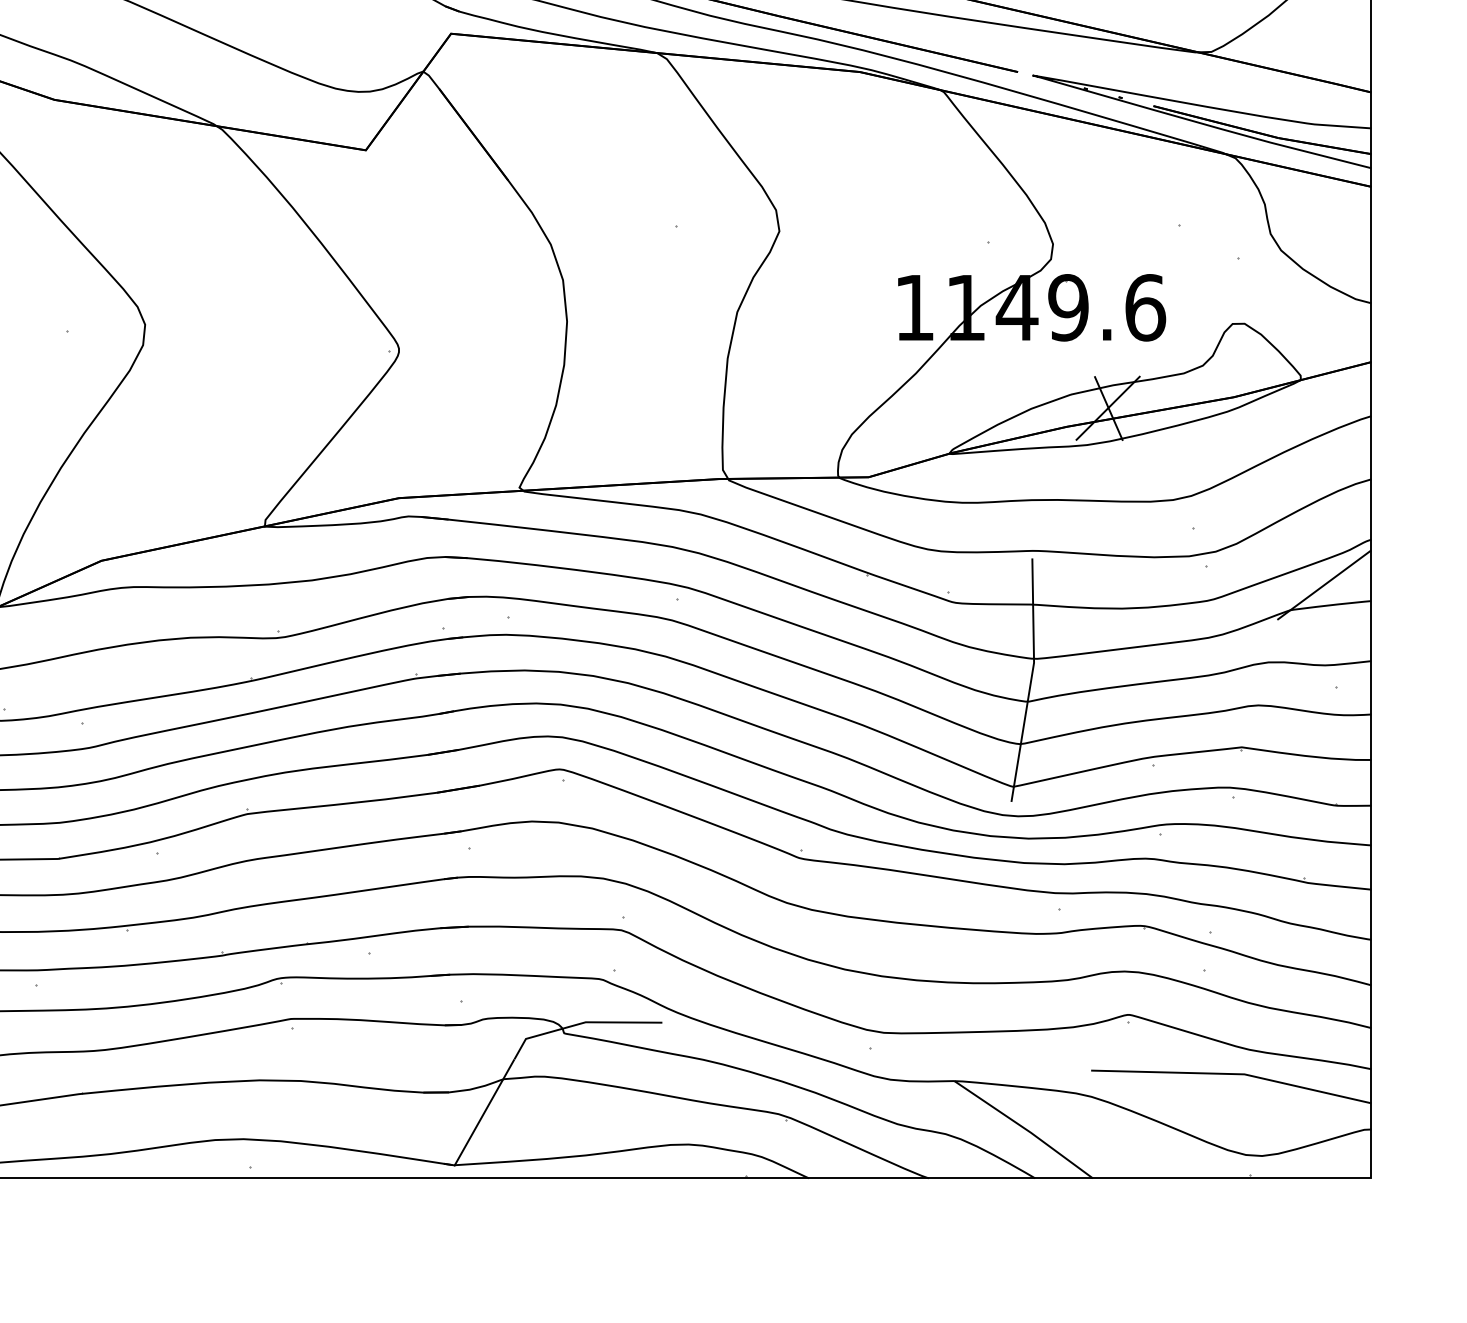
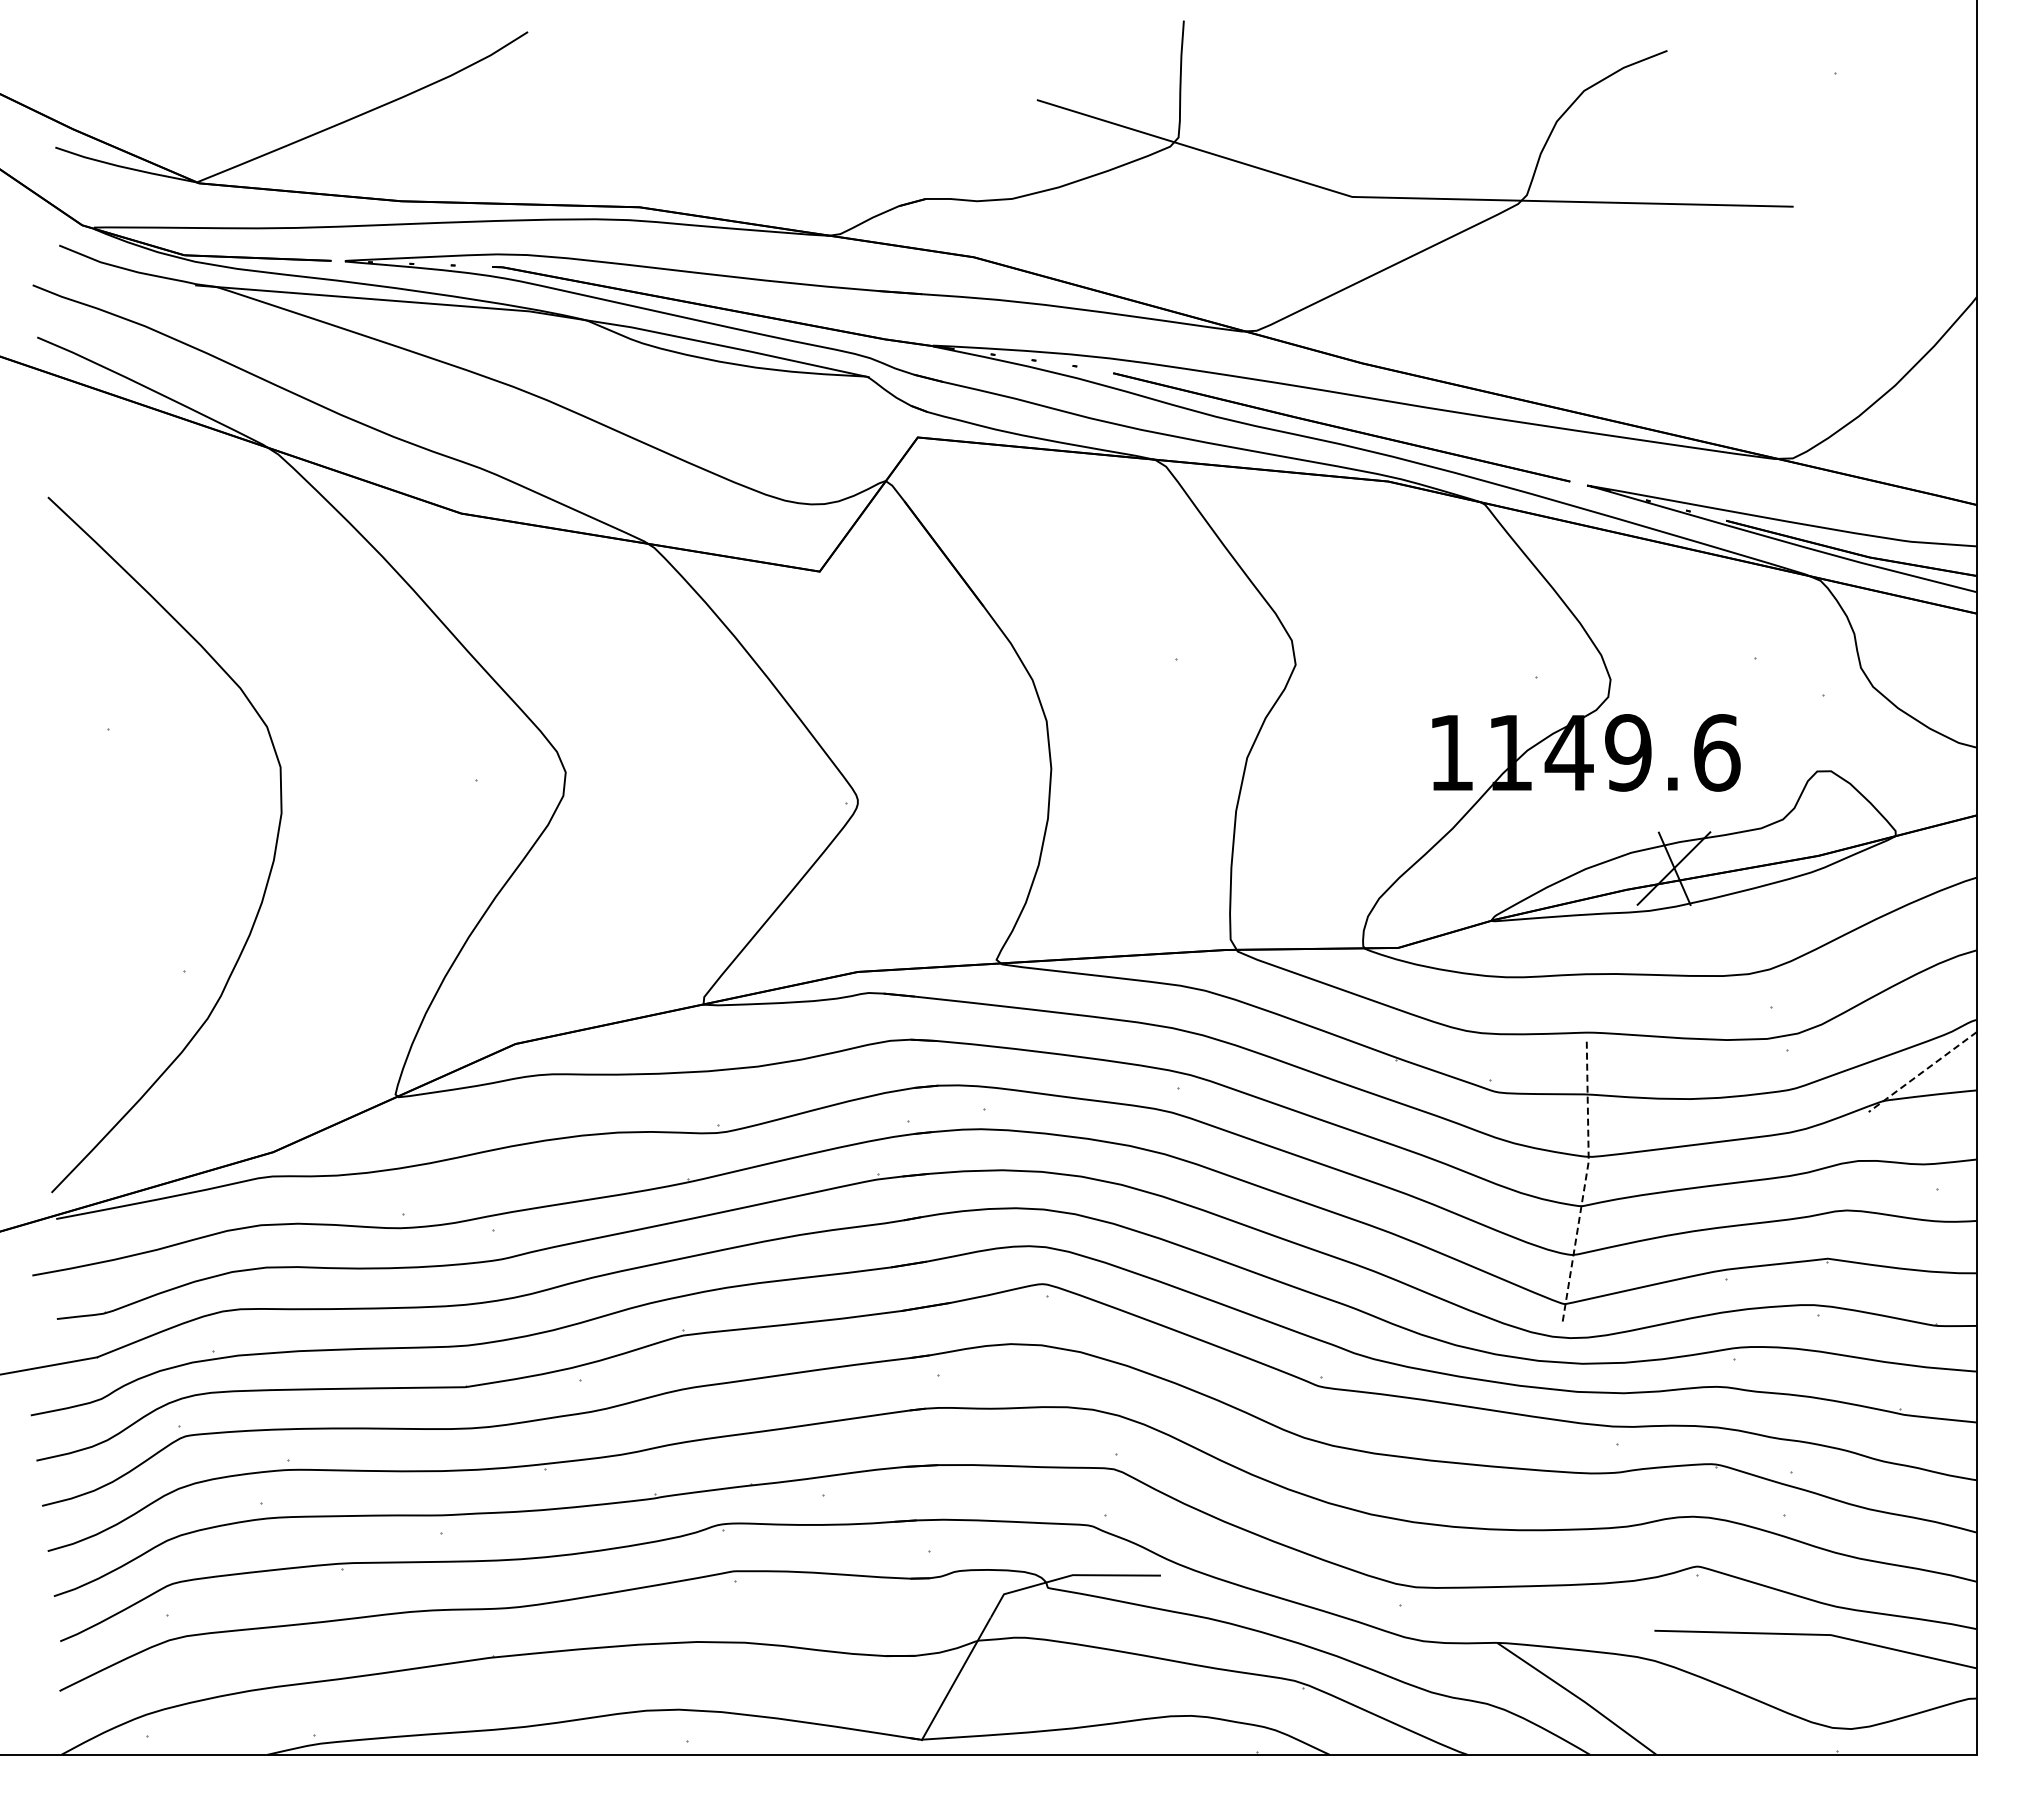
line: (1324, 585) -> (1922, 1072), solid -> dashed
line: (1031, 680) -> (1585, 1181), solid -> dashed

